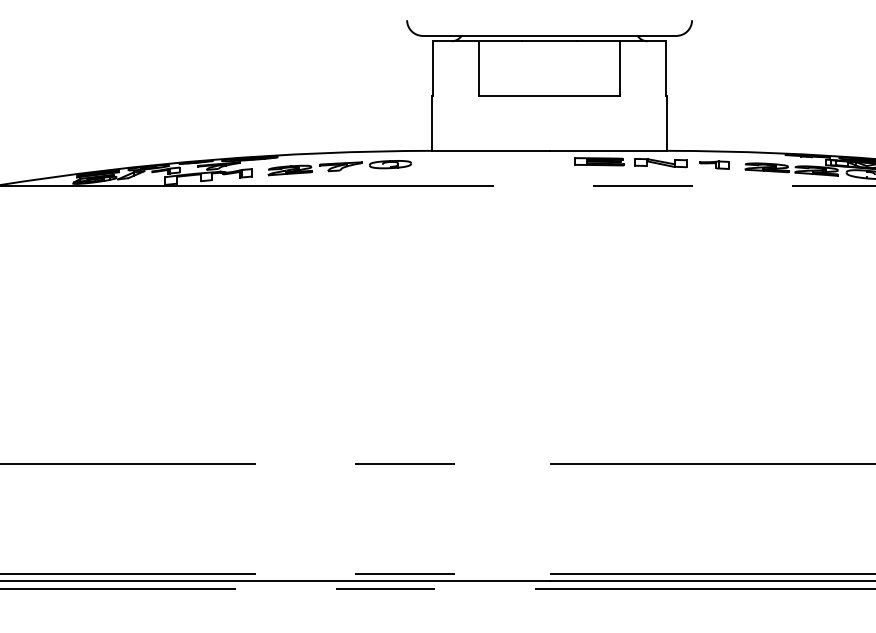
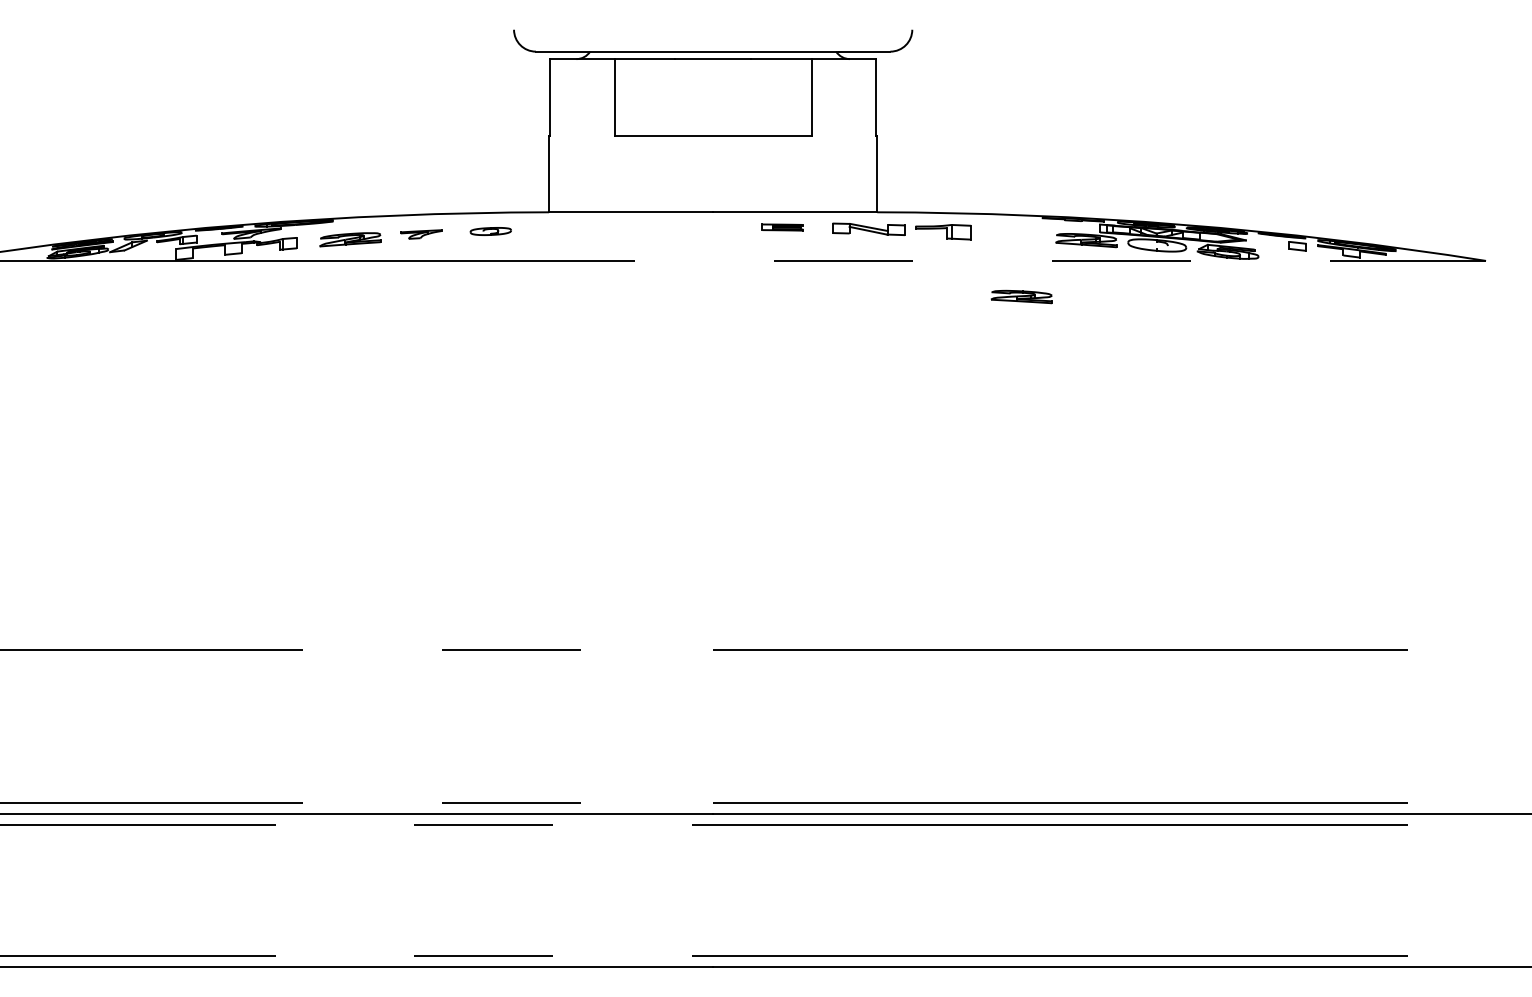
part: (599, 161) -> (782, 227), size x0.6
part: (390, 164) -> (490, 231), size x0.7
part: (714, 165) -> (943, 232), size x1.4
part: (340, 166) -> (420, 234), size x0.7
part: (766, 167) -> (1021, 296), moved

